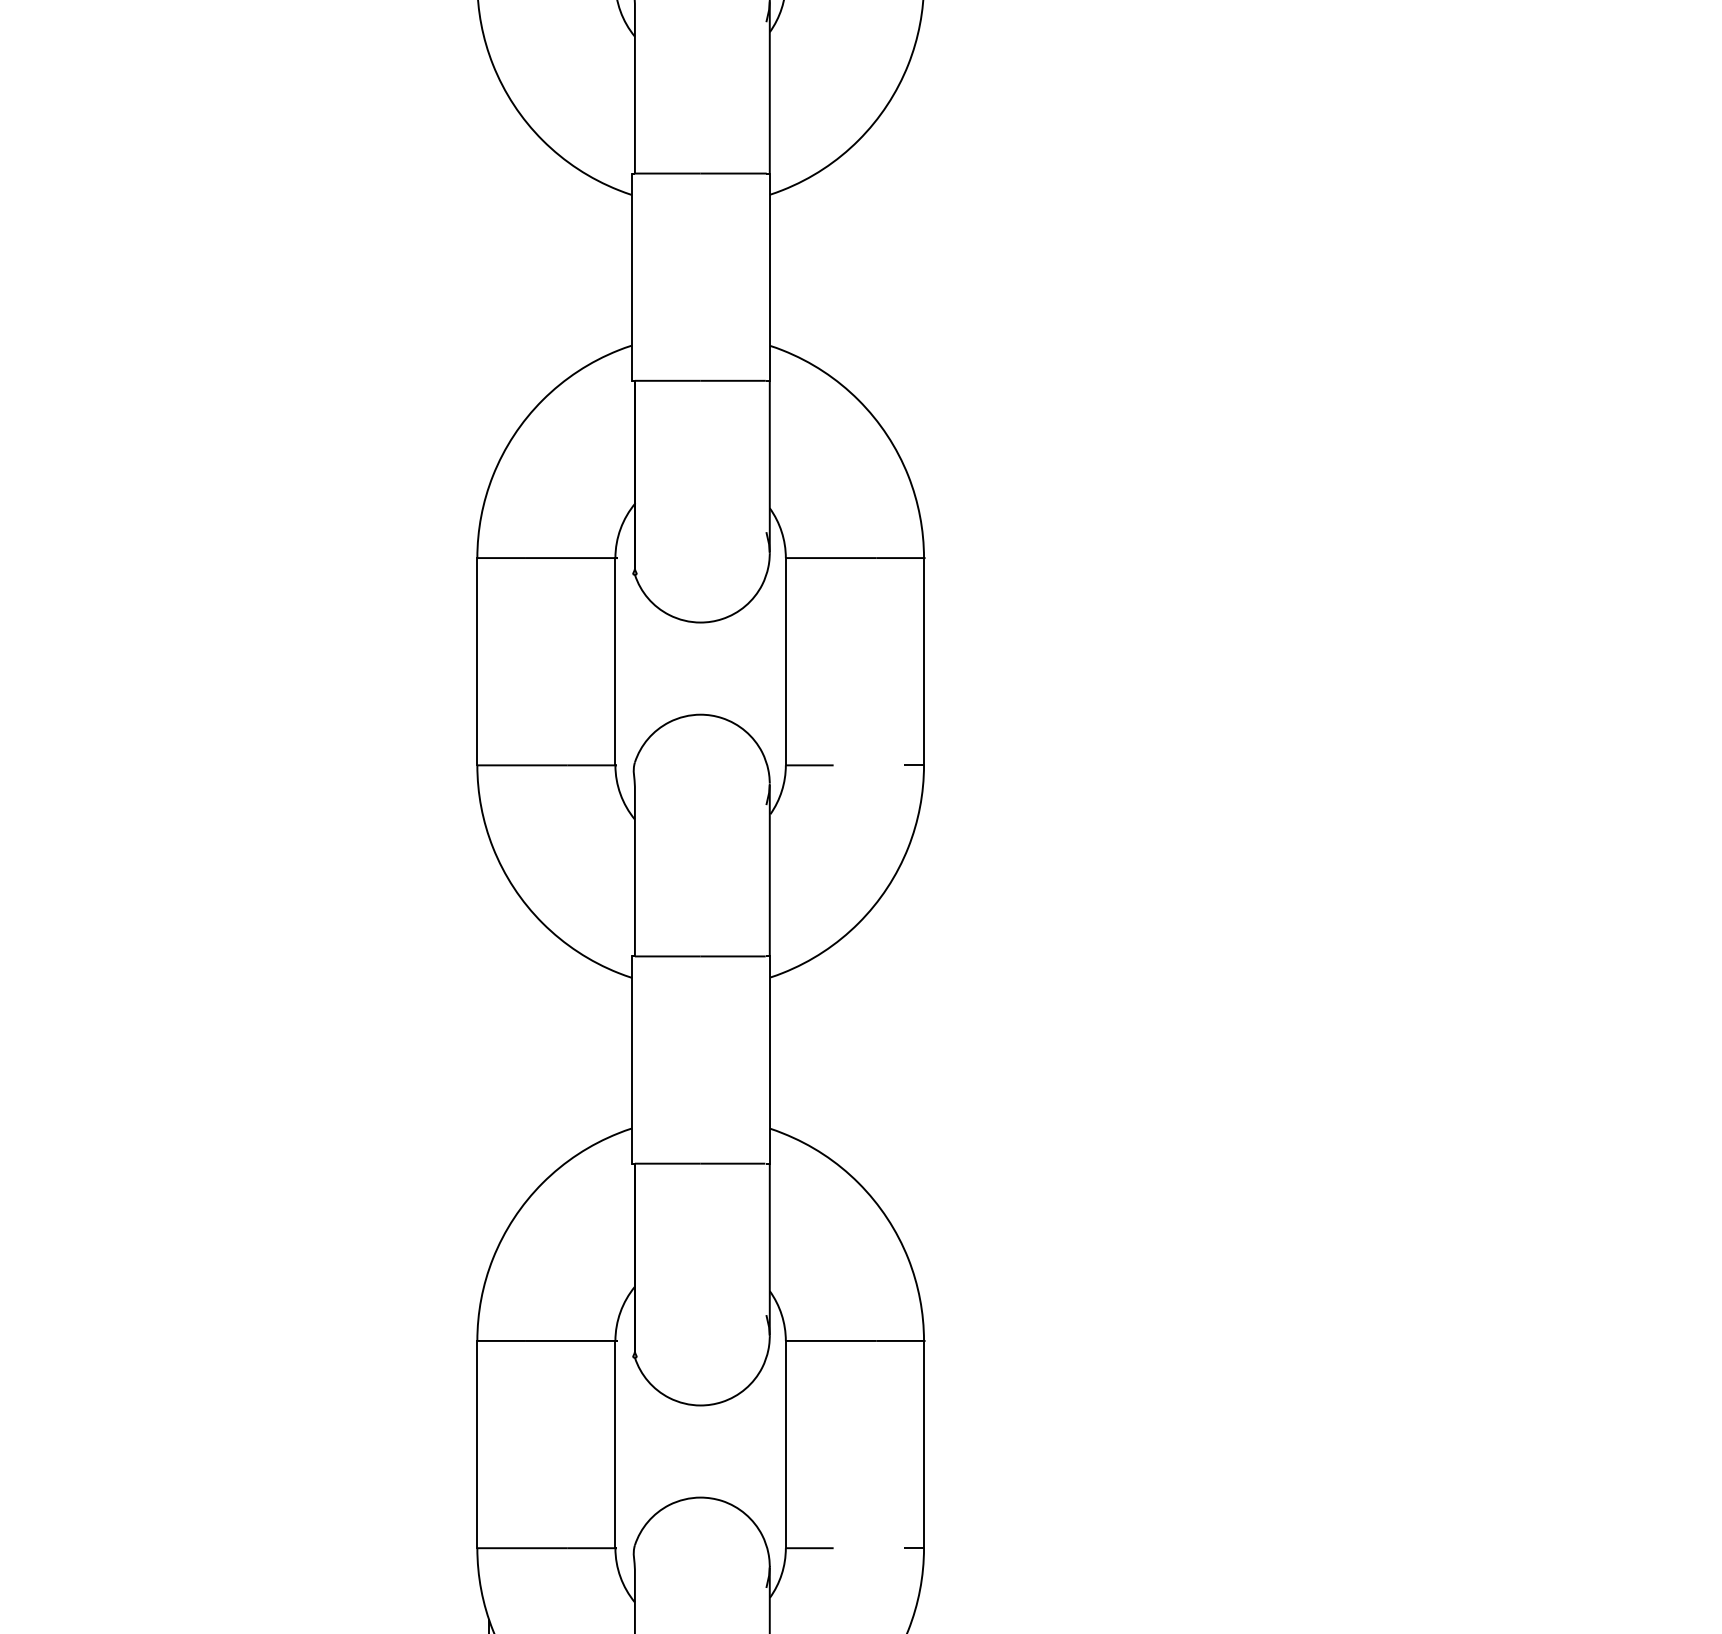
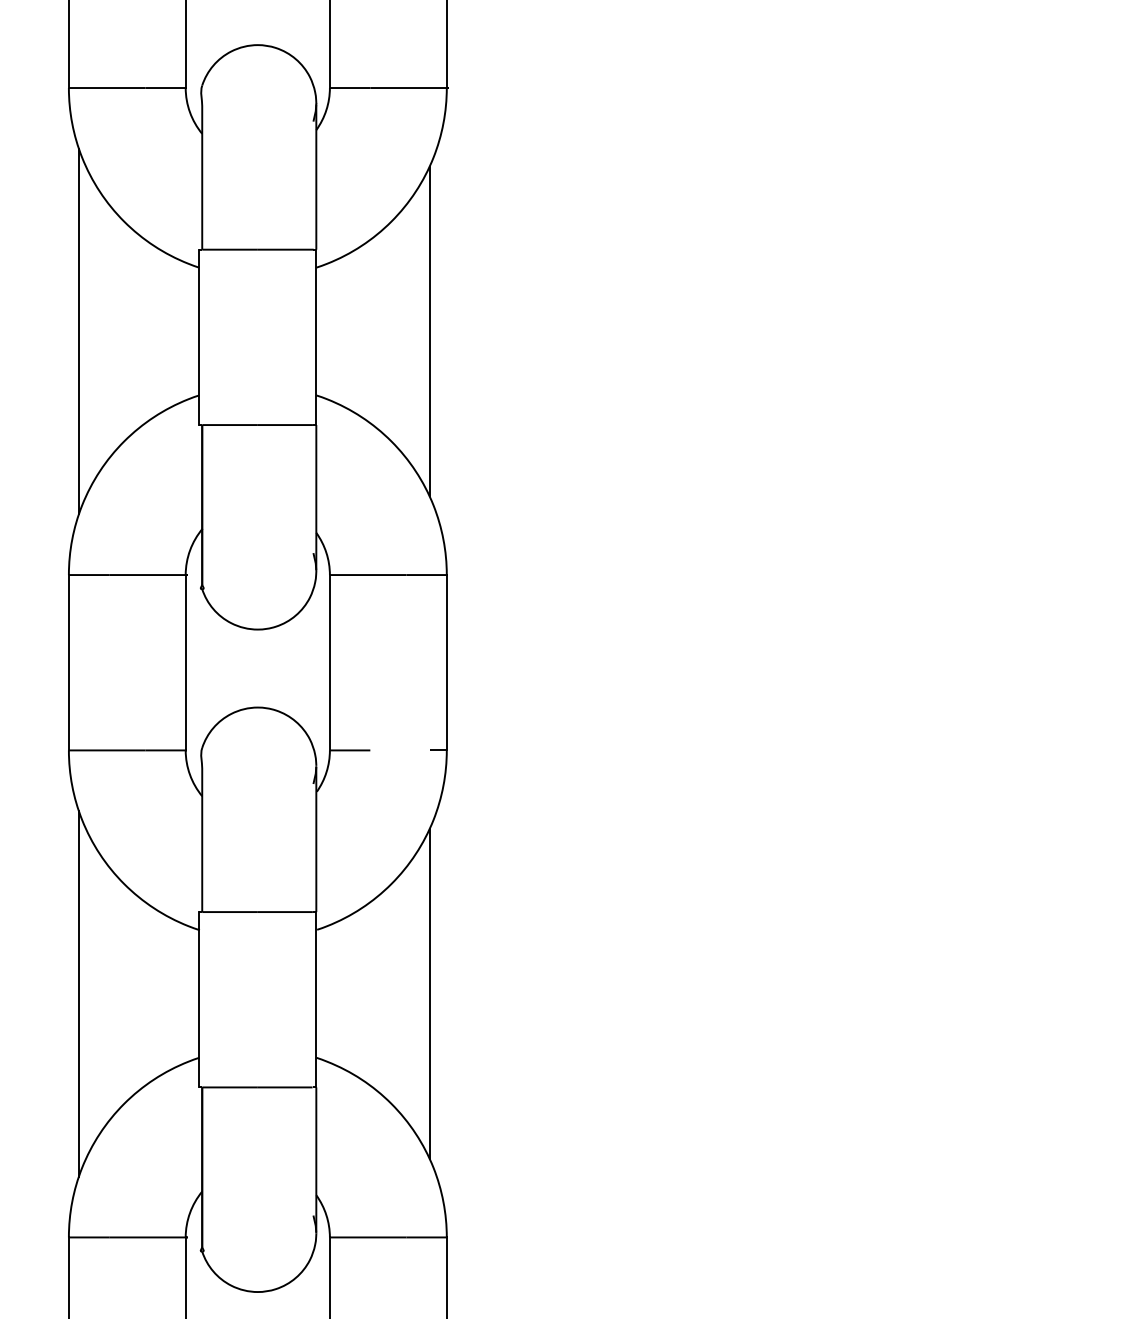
line: (903, 269) -> (429, 330), added
line: (489, 270) -> (79, 331), added
line: (903, 1052) -> (429, 993), added
line: (489, 1053) -> (79, 994), added

